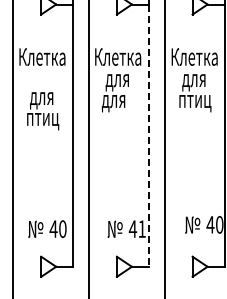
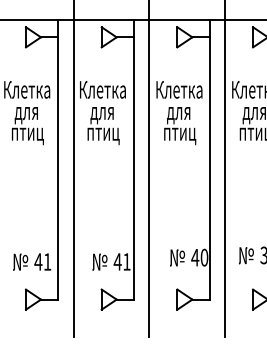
text: (117, 103) -> (102, 136), для -> птиц
text: (42, 111) -> (27, 126), moved
line: (148, 135) -> (133, 168), dashed -> solid
text: (62, 228) -> (47, 261), 40 -> 41

